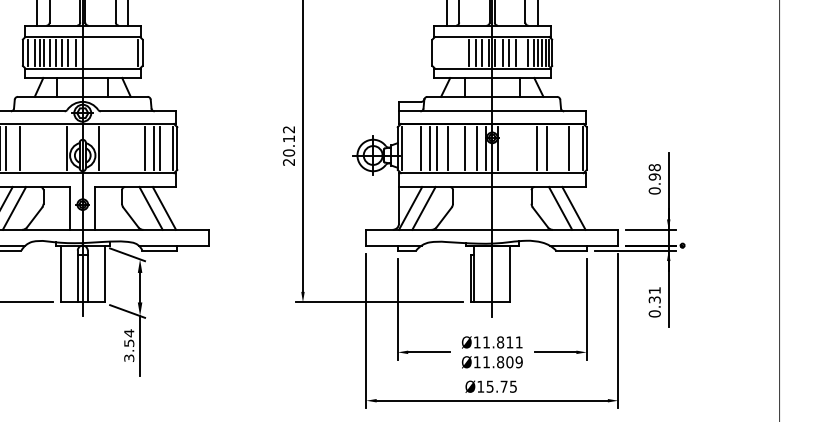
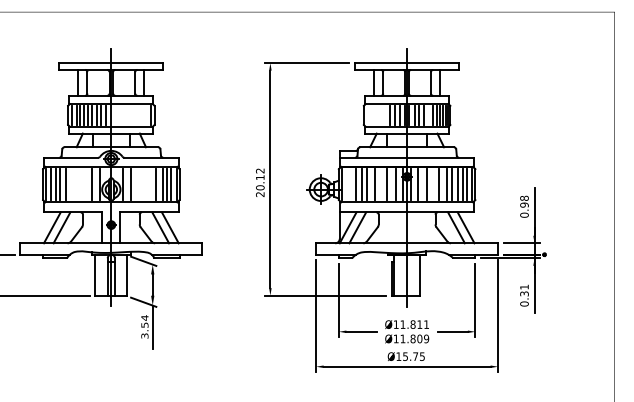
line: (12, 148) -> (60, 184), added
line: (55, 148) -> (91, 184), added
line: (110, 148) -> (131, 184), added
line: (166, 148) -> (171, 184), added
line: (508, 148) -> (418, 184), added
line: (519, 148) -> (426, 184), added
line: (555, 148) -> (452, 184), added
line: (563, 148) -> (458, 184), added
line: (575, 148) -> (467, 184), added

